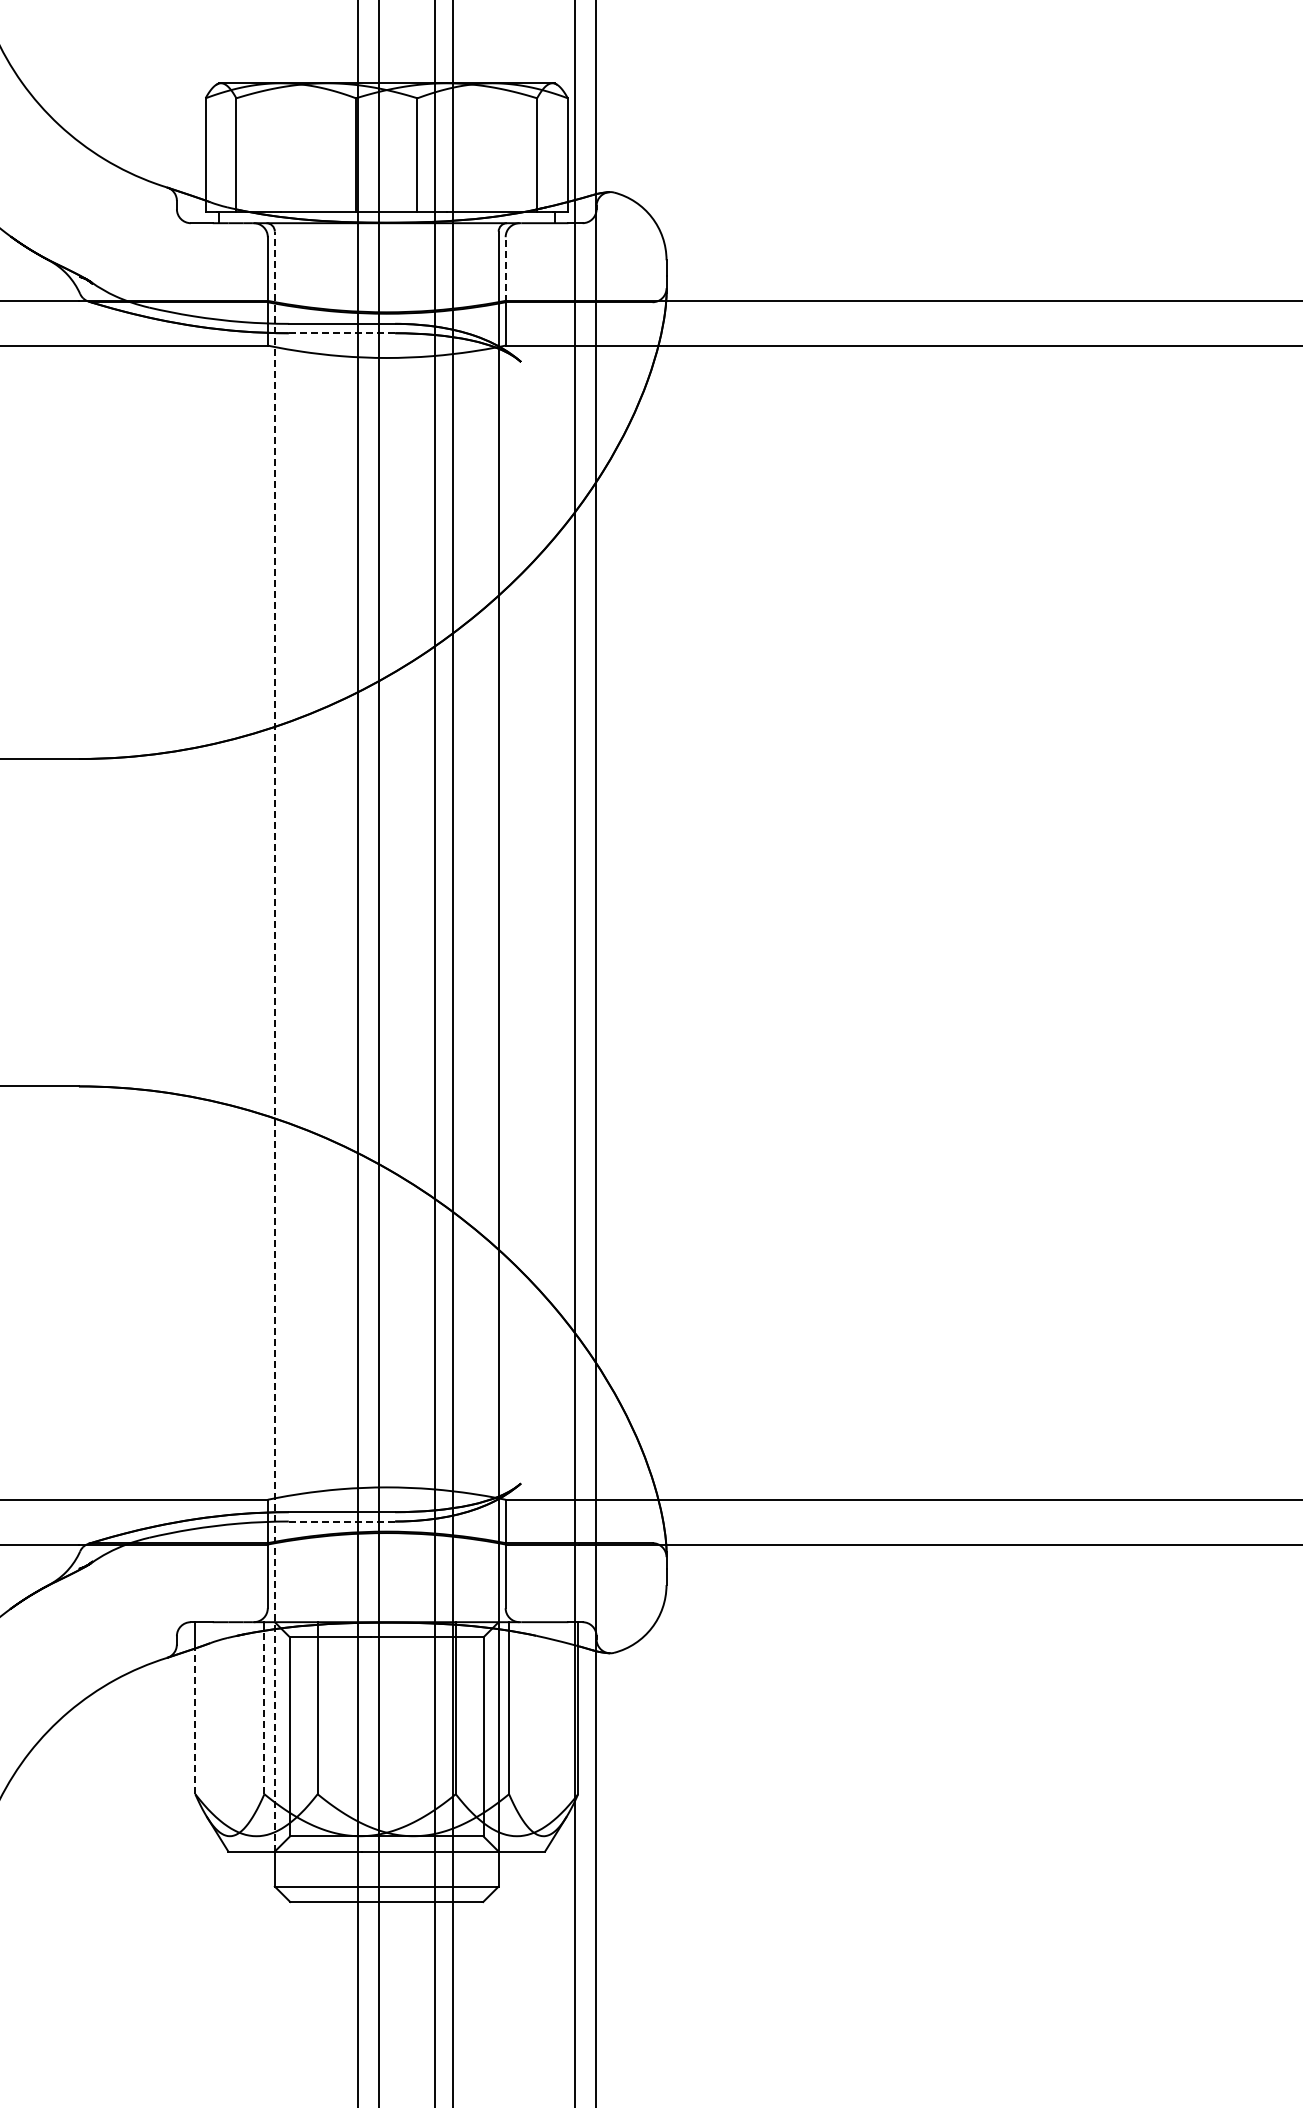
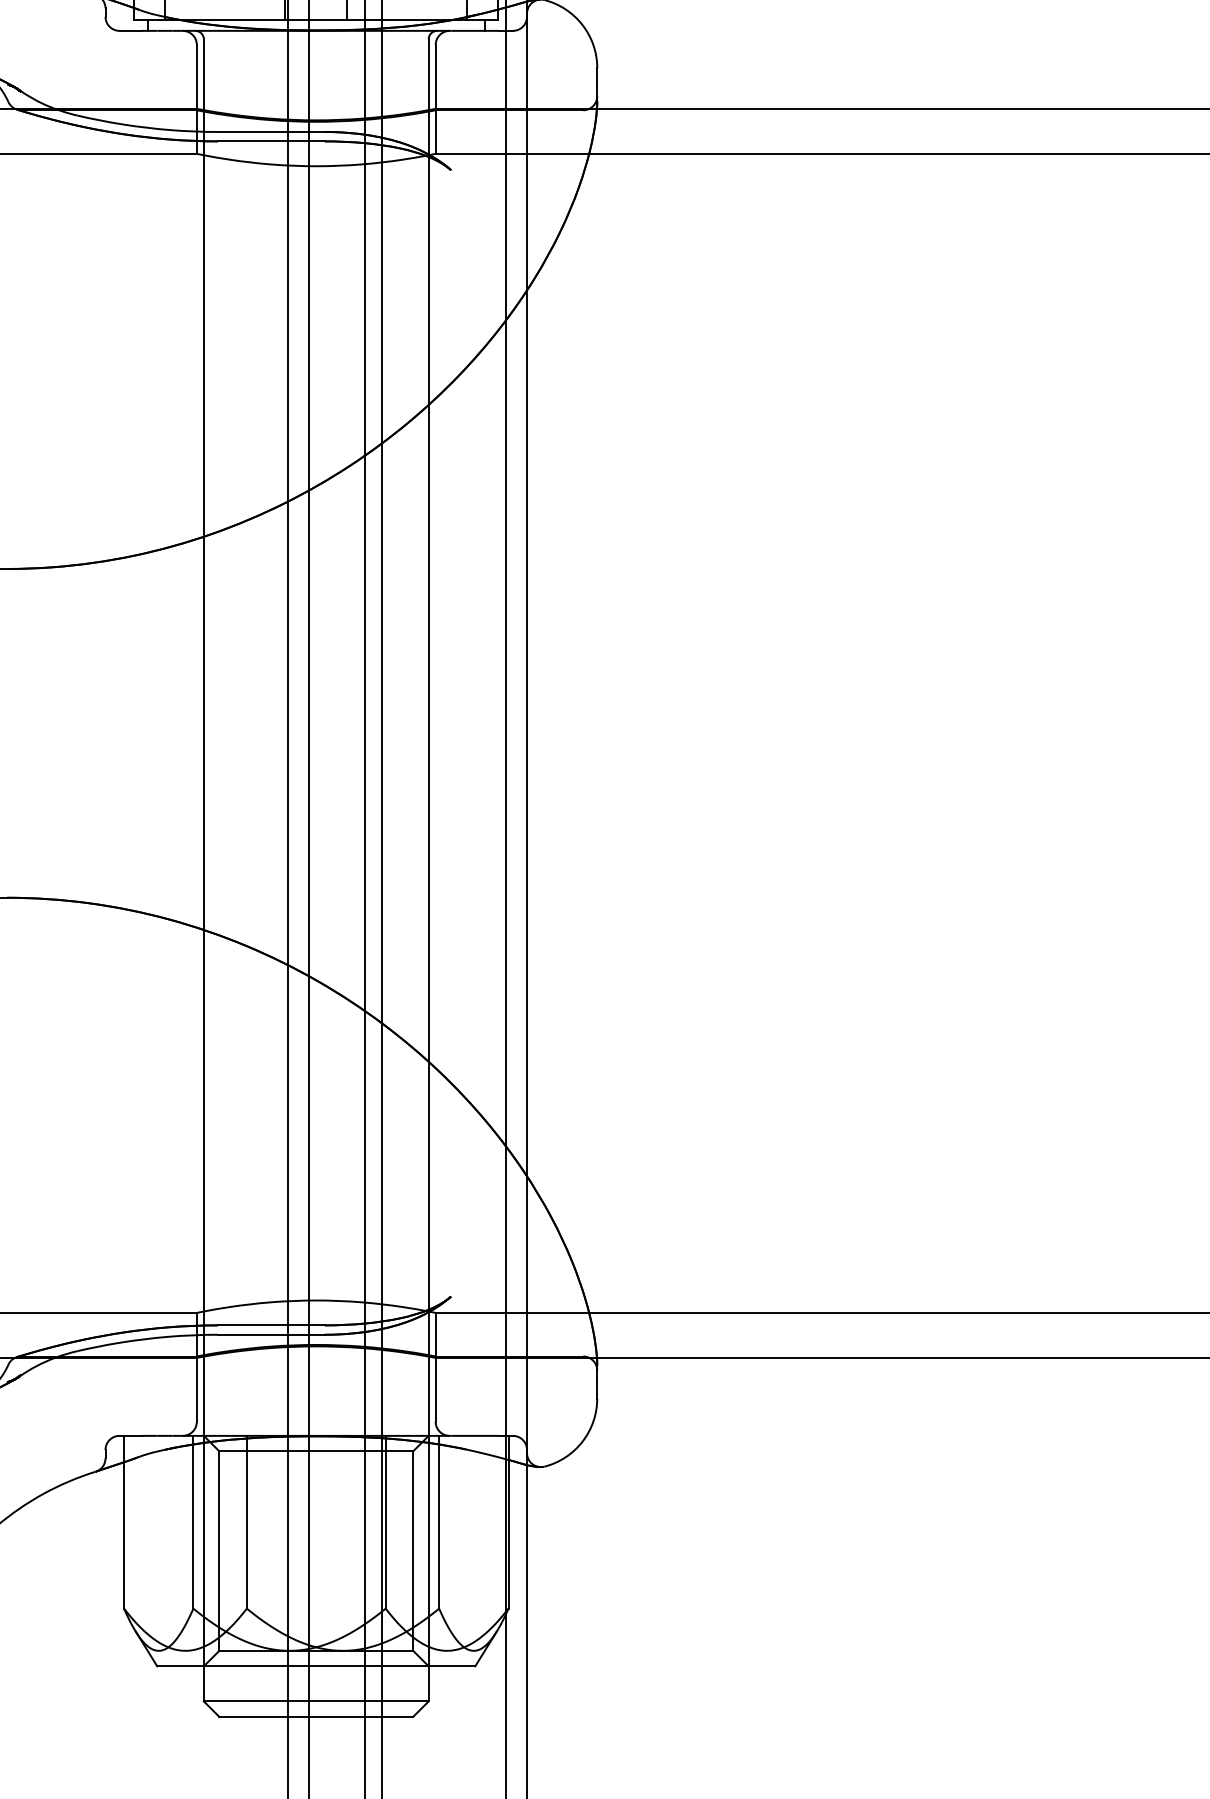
line: (505, 269) -> (435, 77), dashed -> solid
line: (341, 333) -> (270, 141), dashed -> solid
line: (274, 1041) -> (203, 852), dashed -> solid
line: (341, 1521) -> (270, 1334), dashed -> solid
line: (264, 1712) -> (193, 1526), dashed -> solid
line: (195, 1721) -> (124, 1535), dashed -> solid

